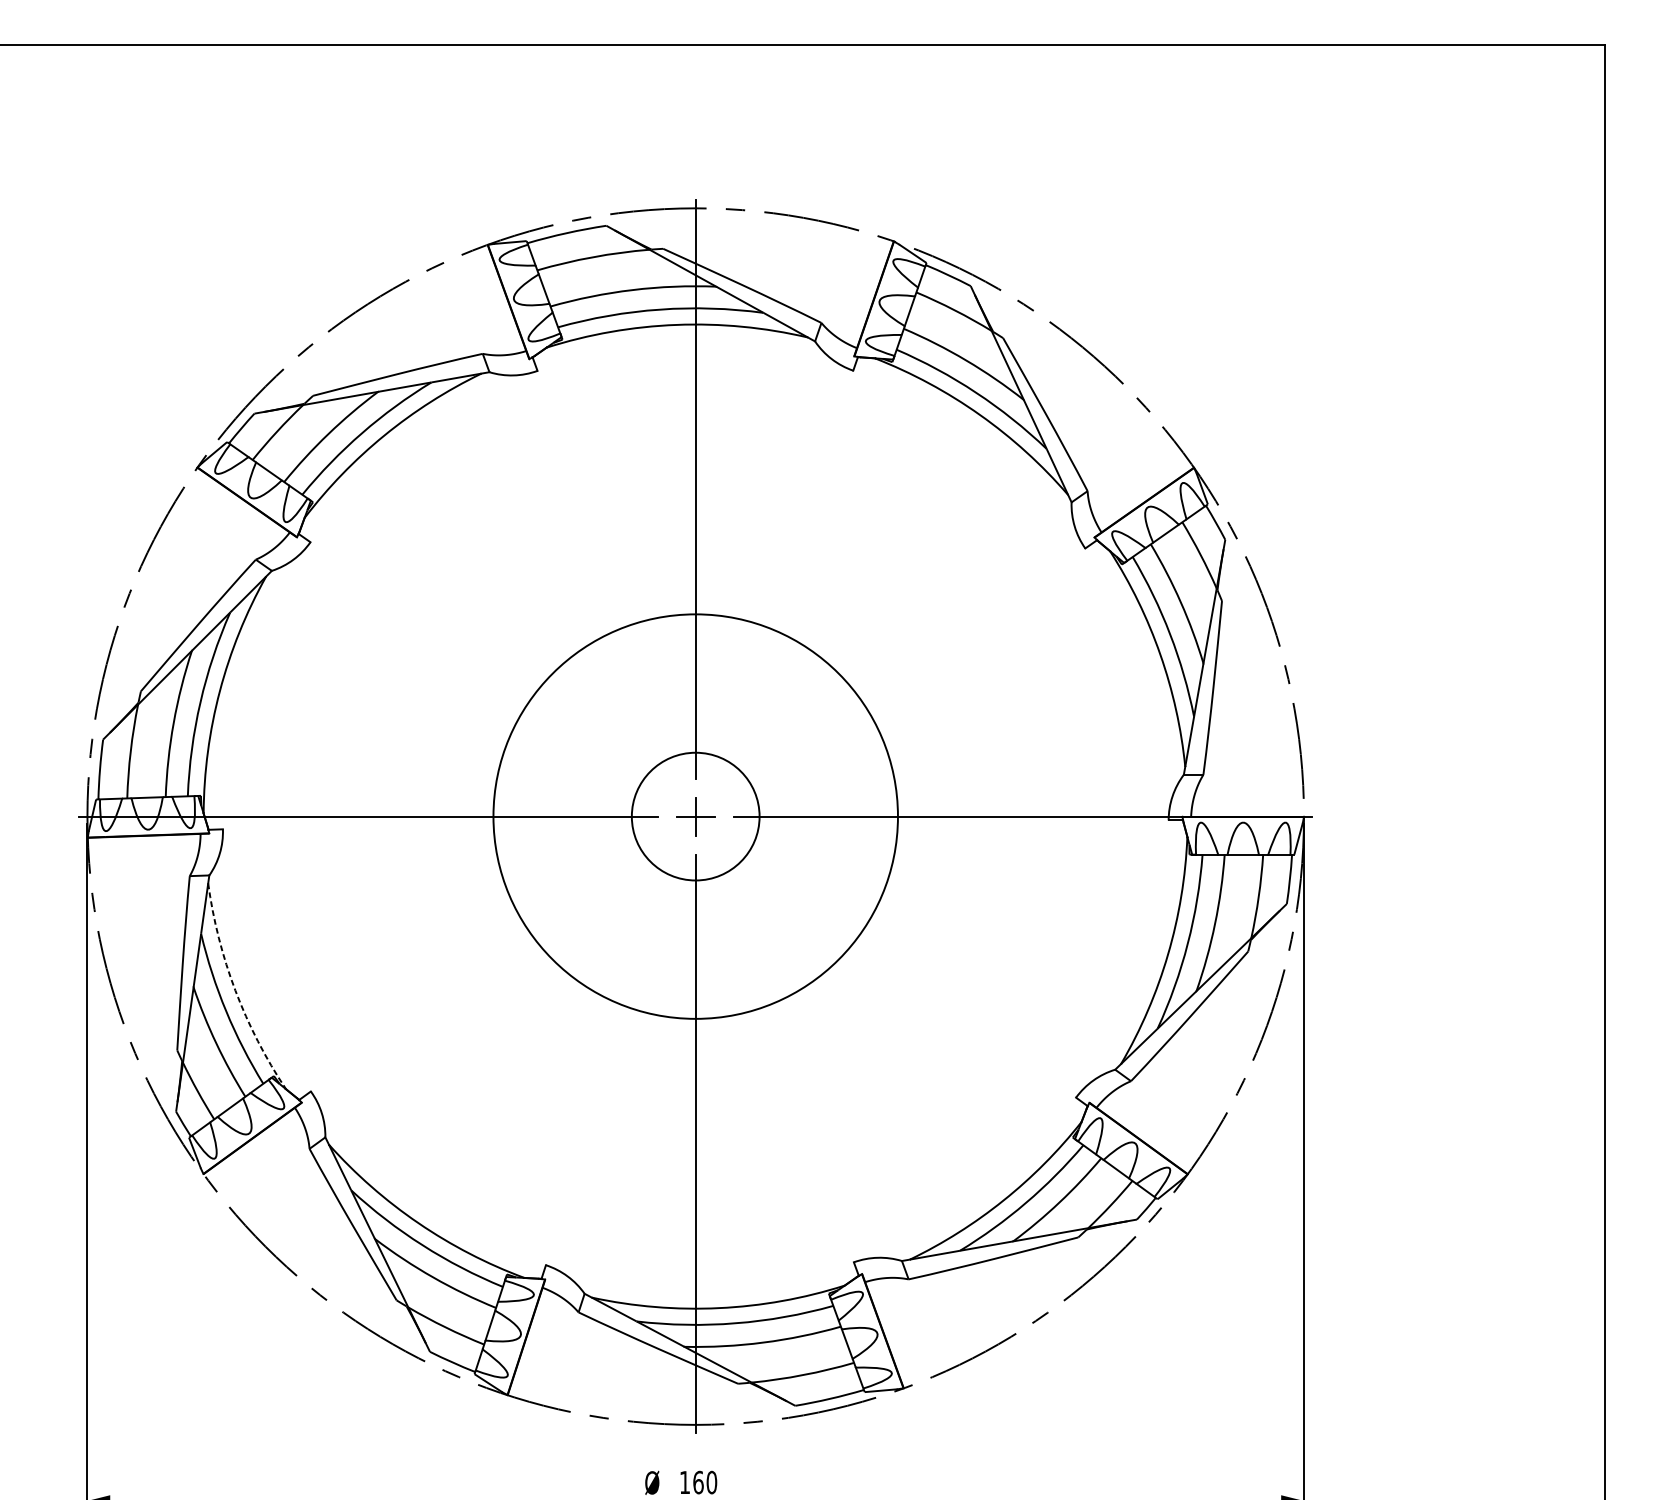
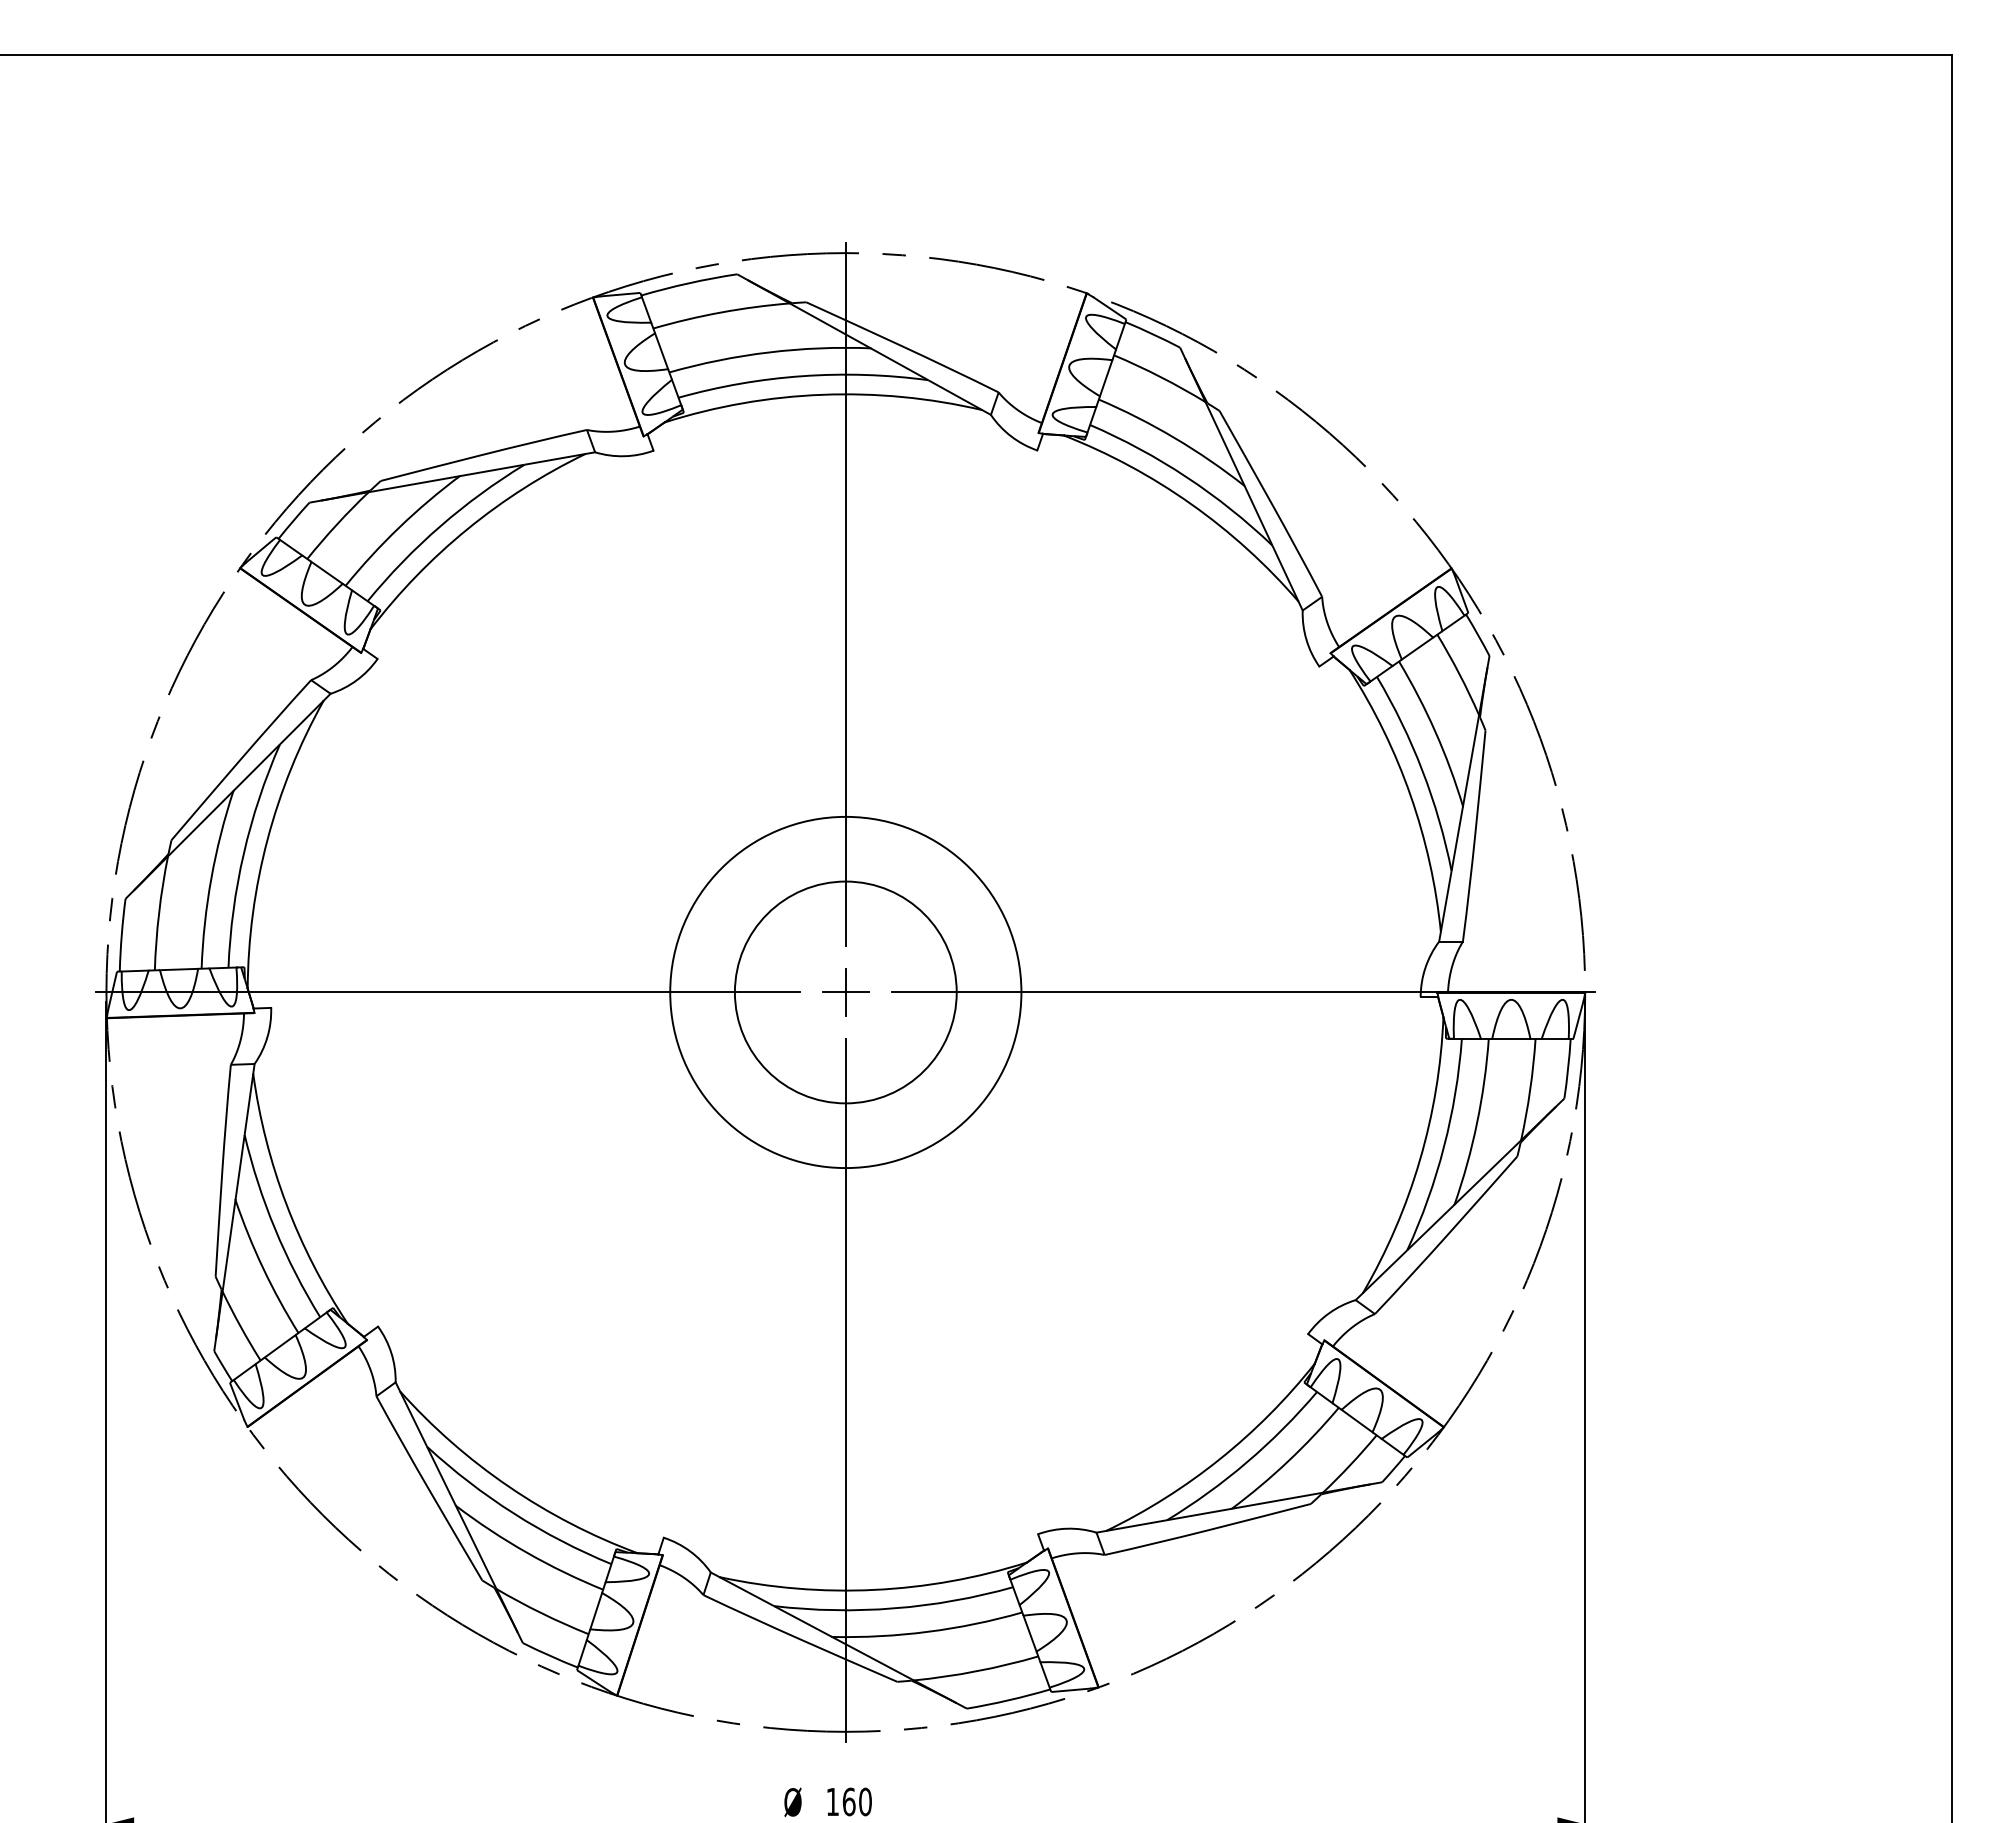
circle: (695, 816) -> (845, 992), size x0.71
circle: (695, 816) -> (845, 992), size x1.43
arc: (235, 991) -> (286, 1204), dashed -> solid

